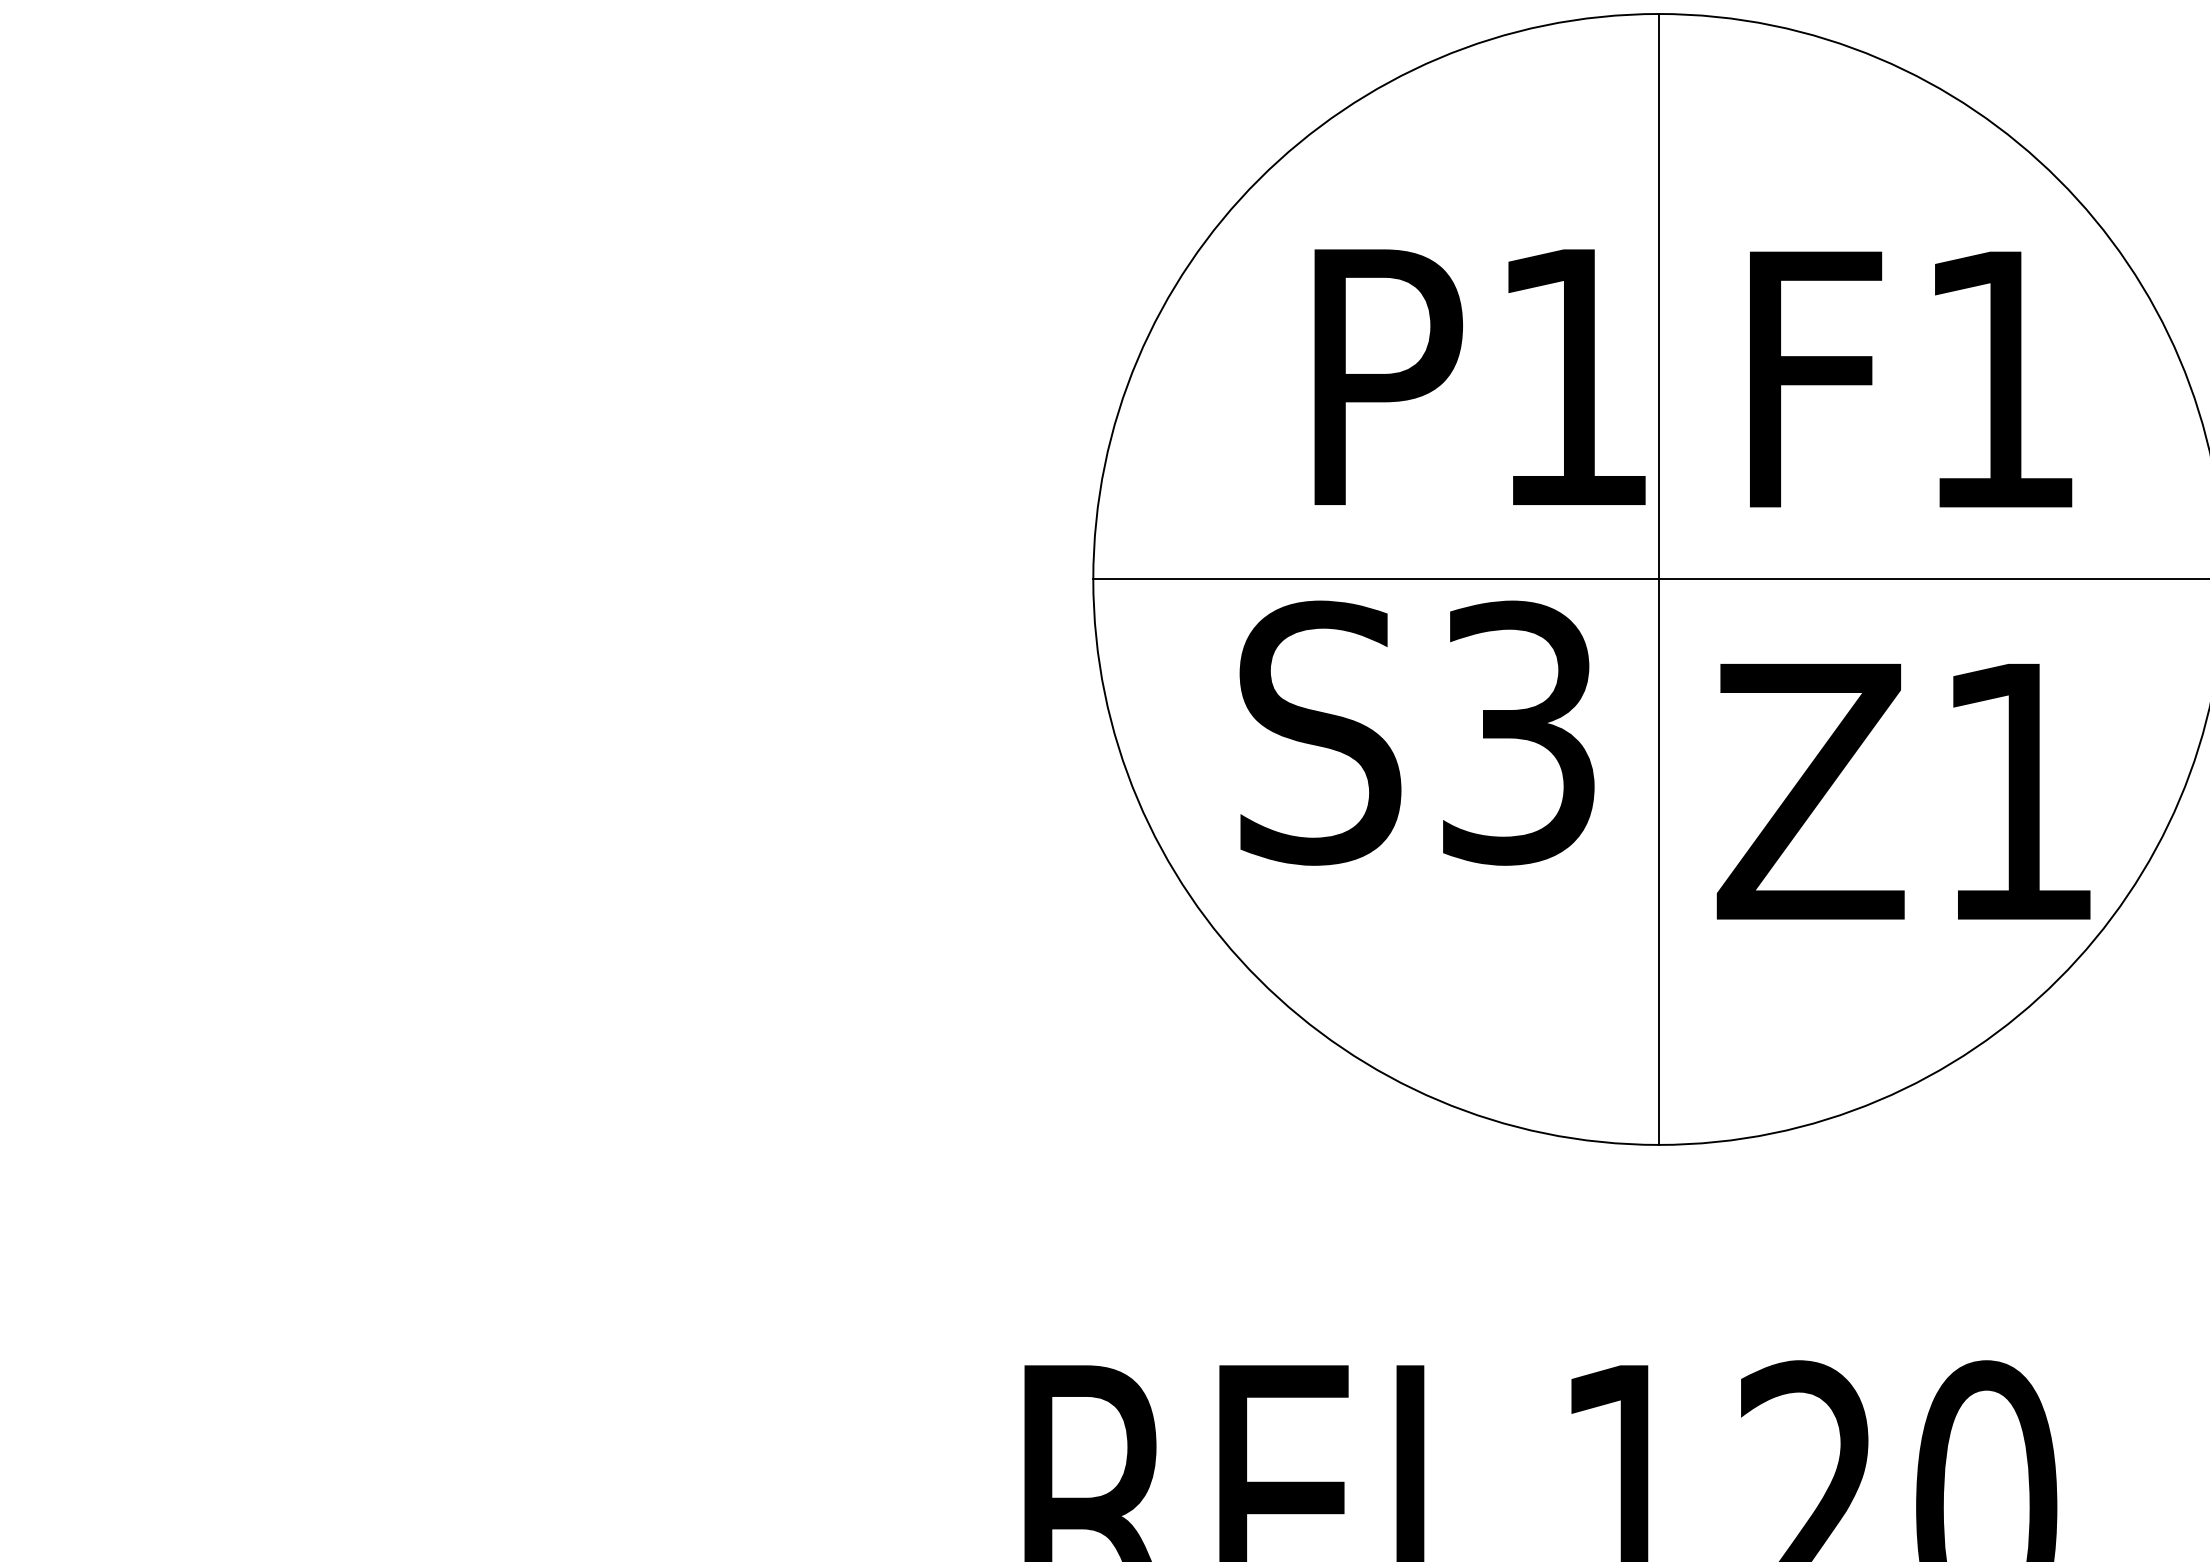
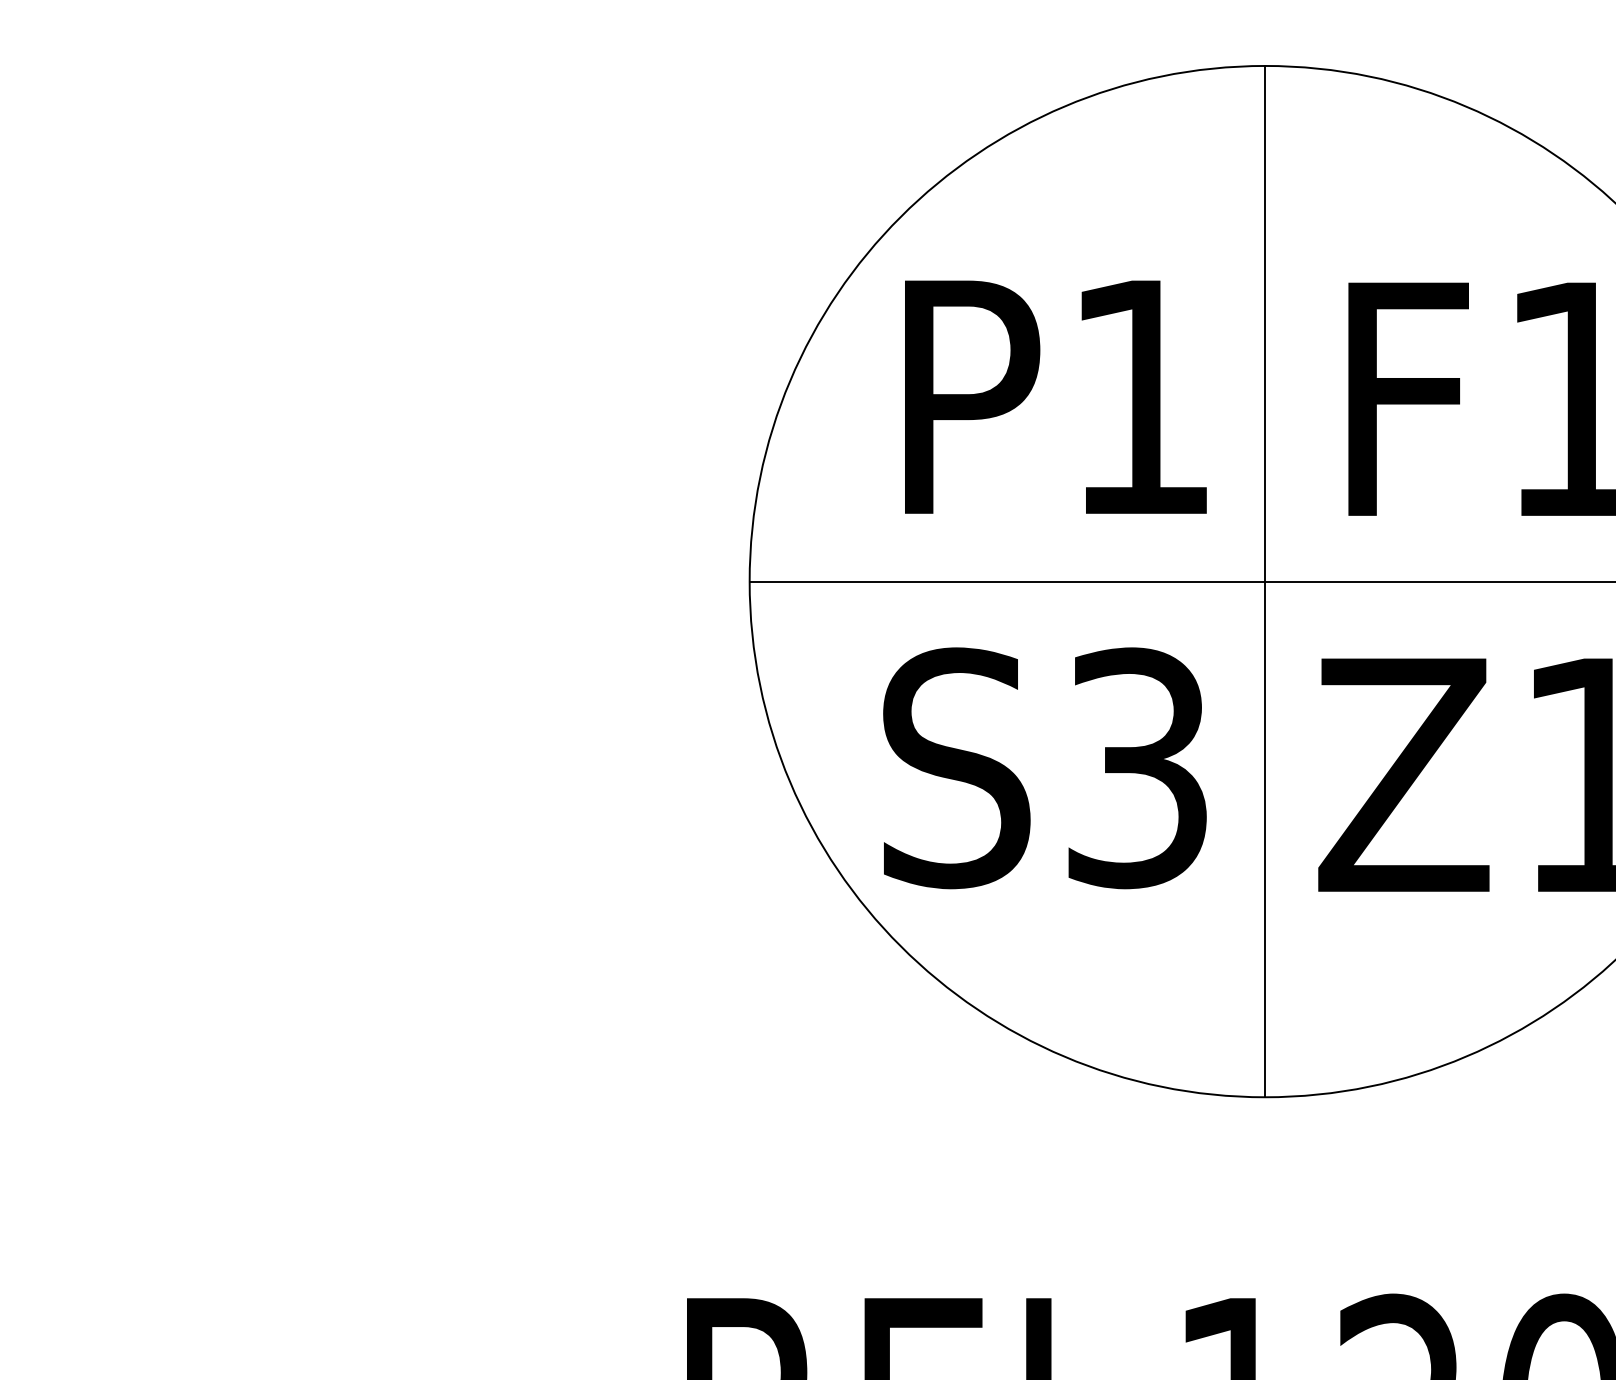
text: (1479, 376) -> (1055, 396), moved
text: (1416, 732) -> (1044, 767), moved

